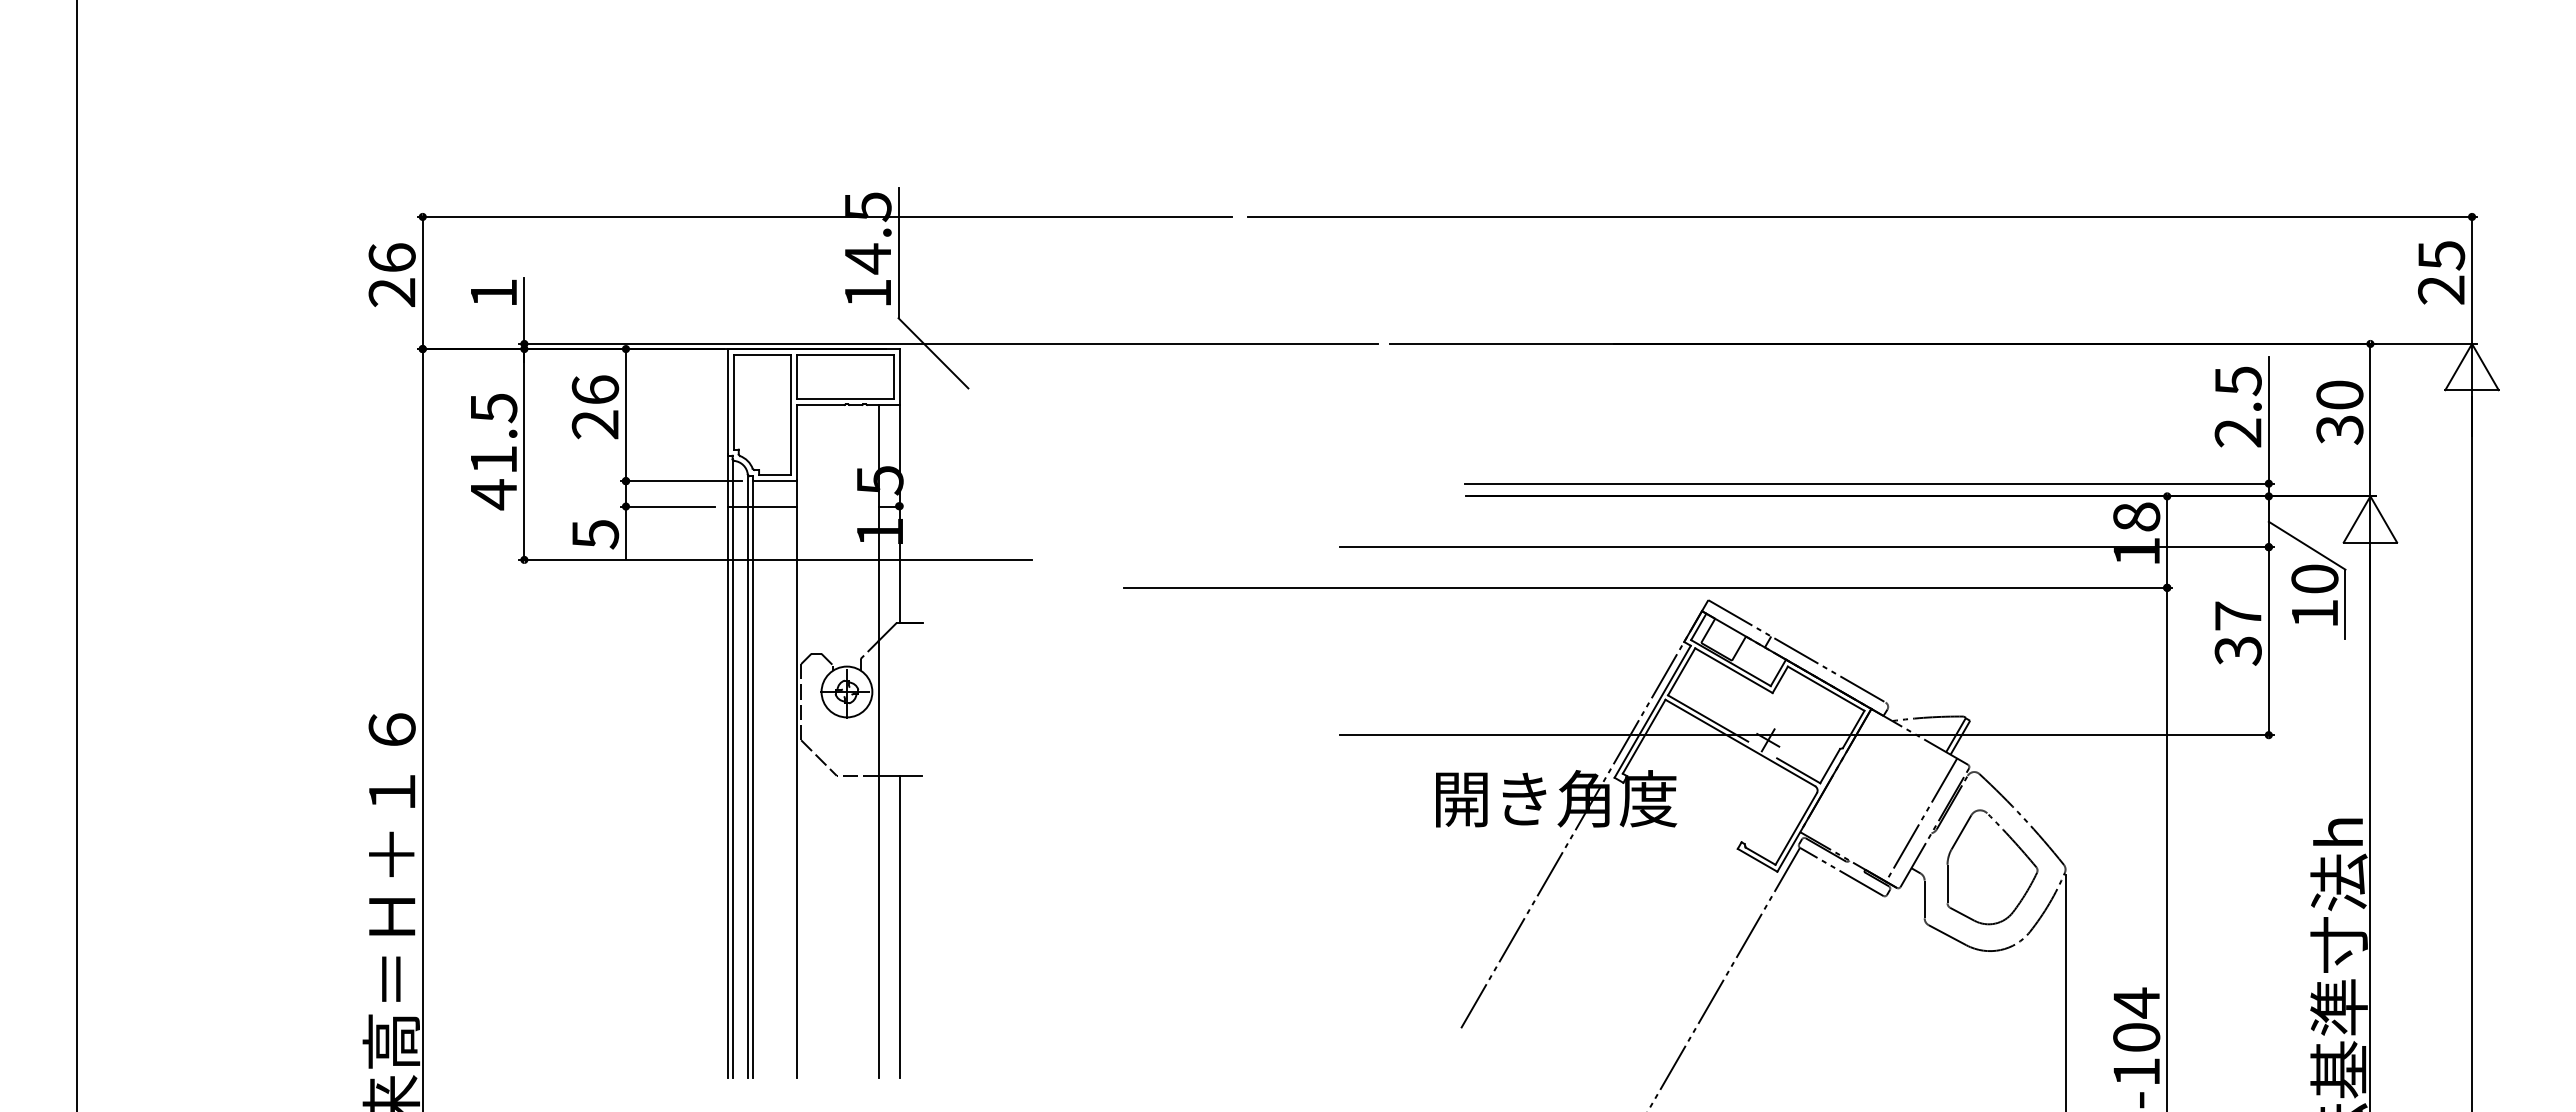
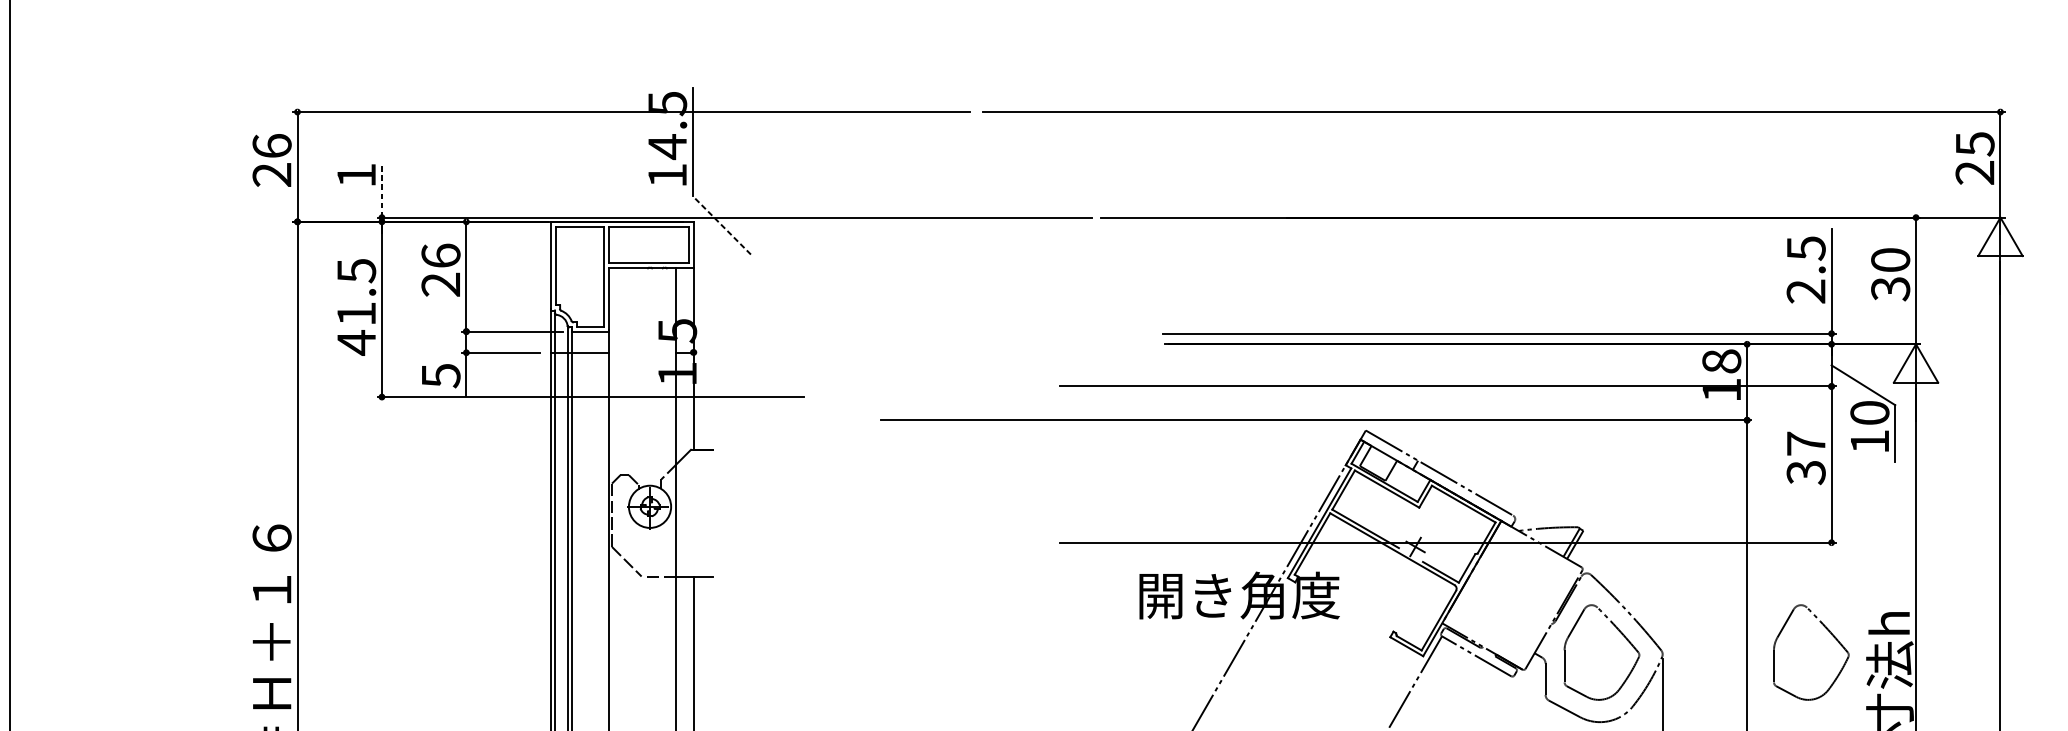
line: (524, 311) -> (382, 190), solid -> dashed
line: (933, 352) -> (721, 224), solid -> dashed
line: (1921, 819) -> (1542, 612), removed
part: (2271, 849) -> (1833, 637), added

